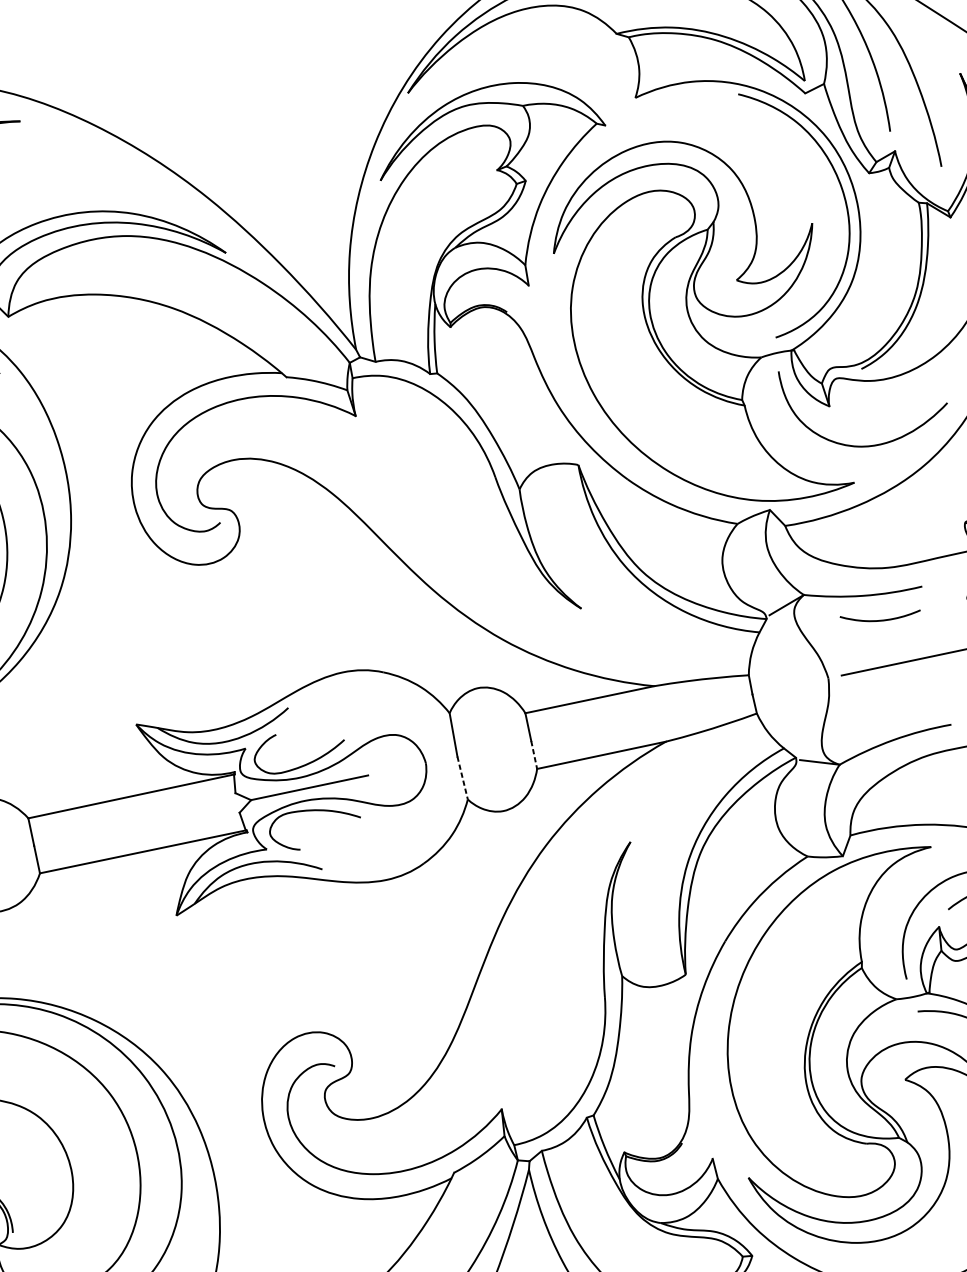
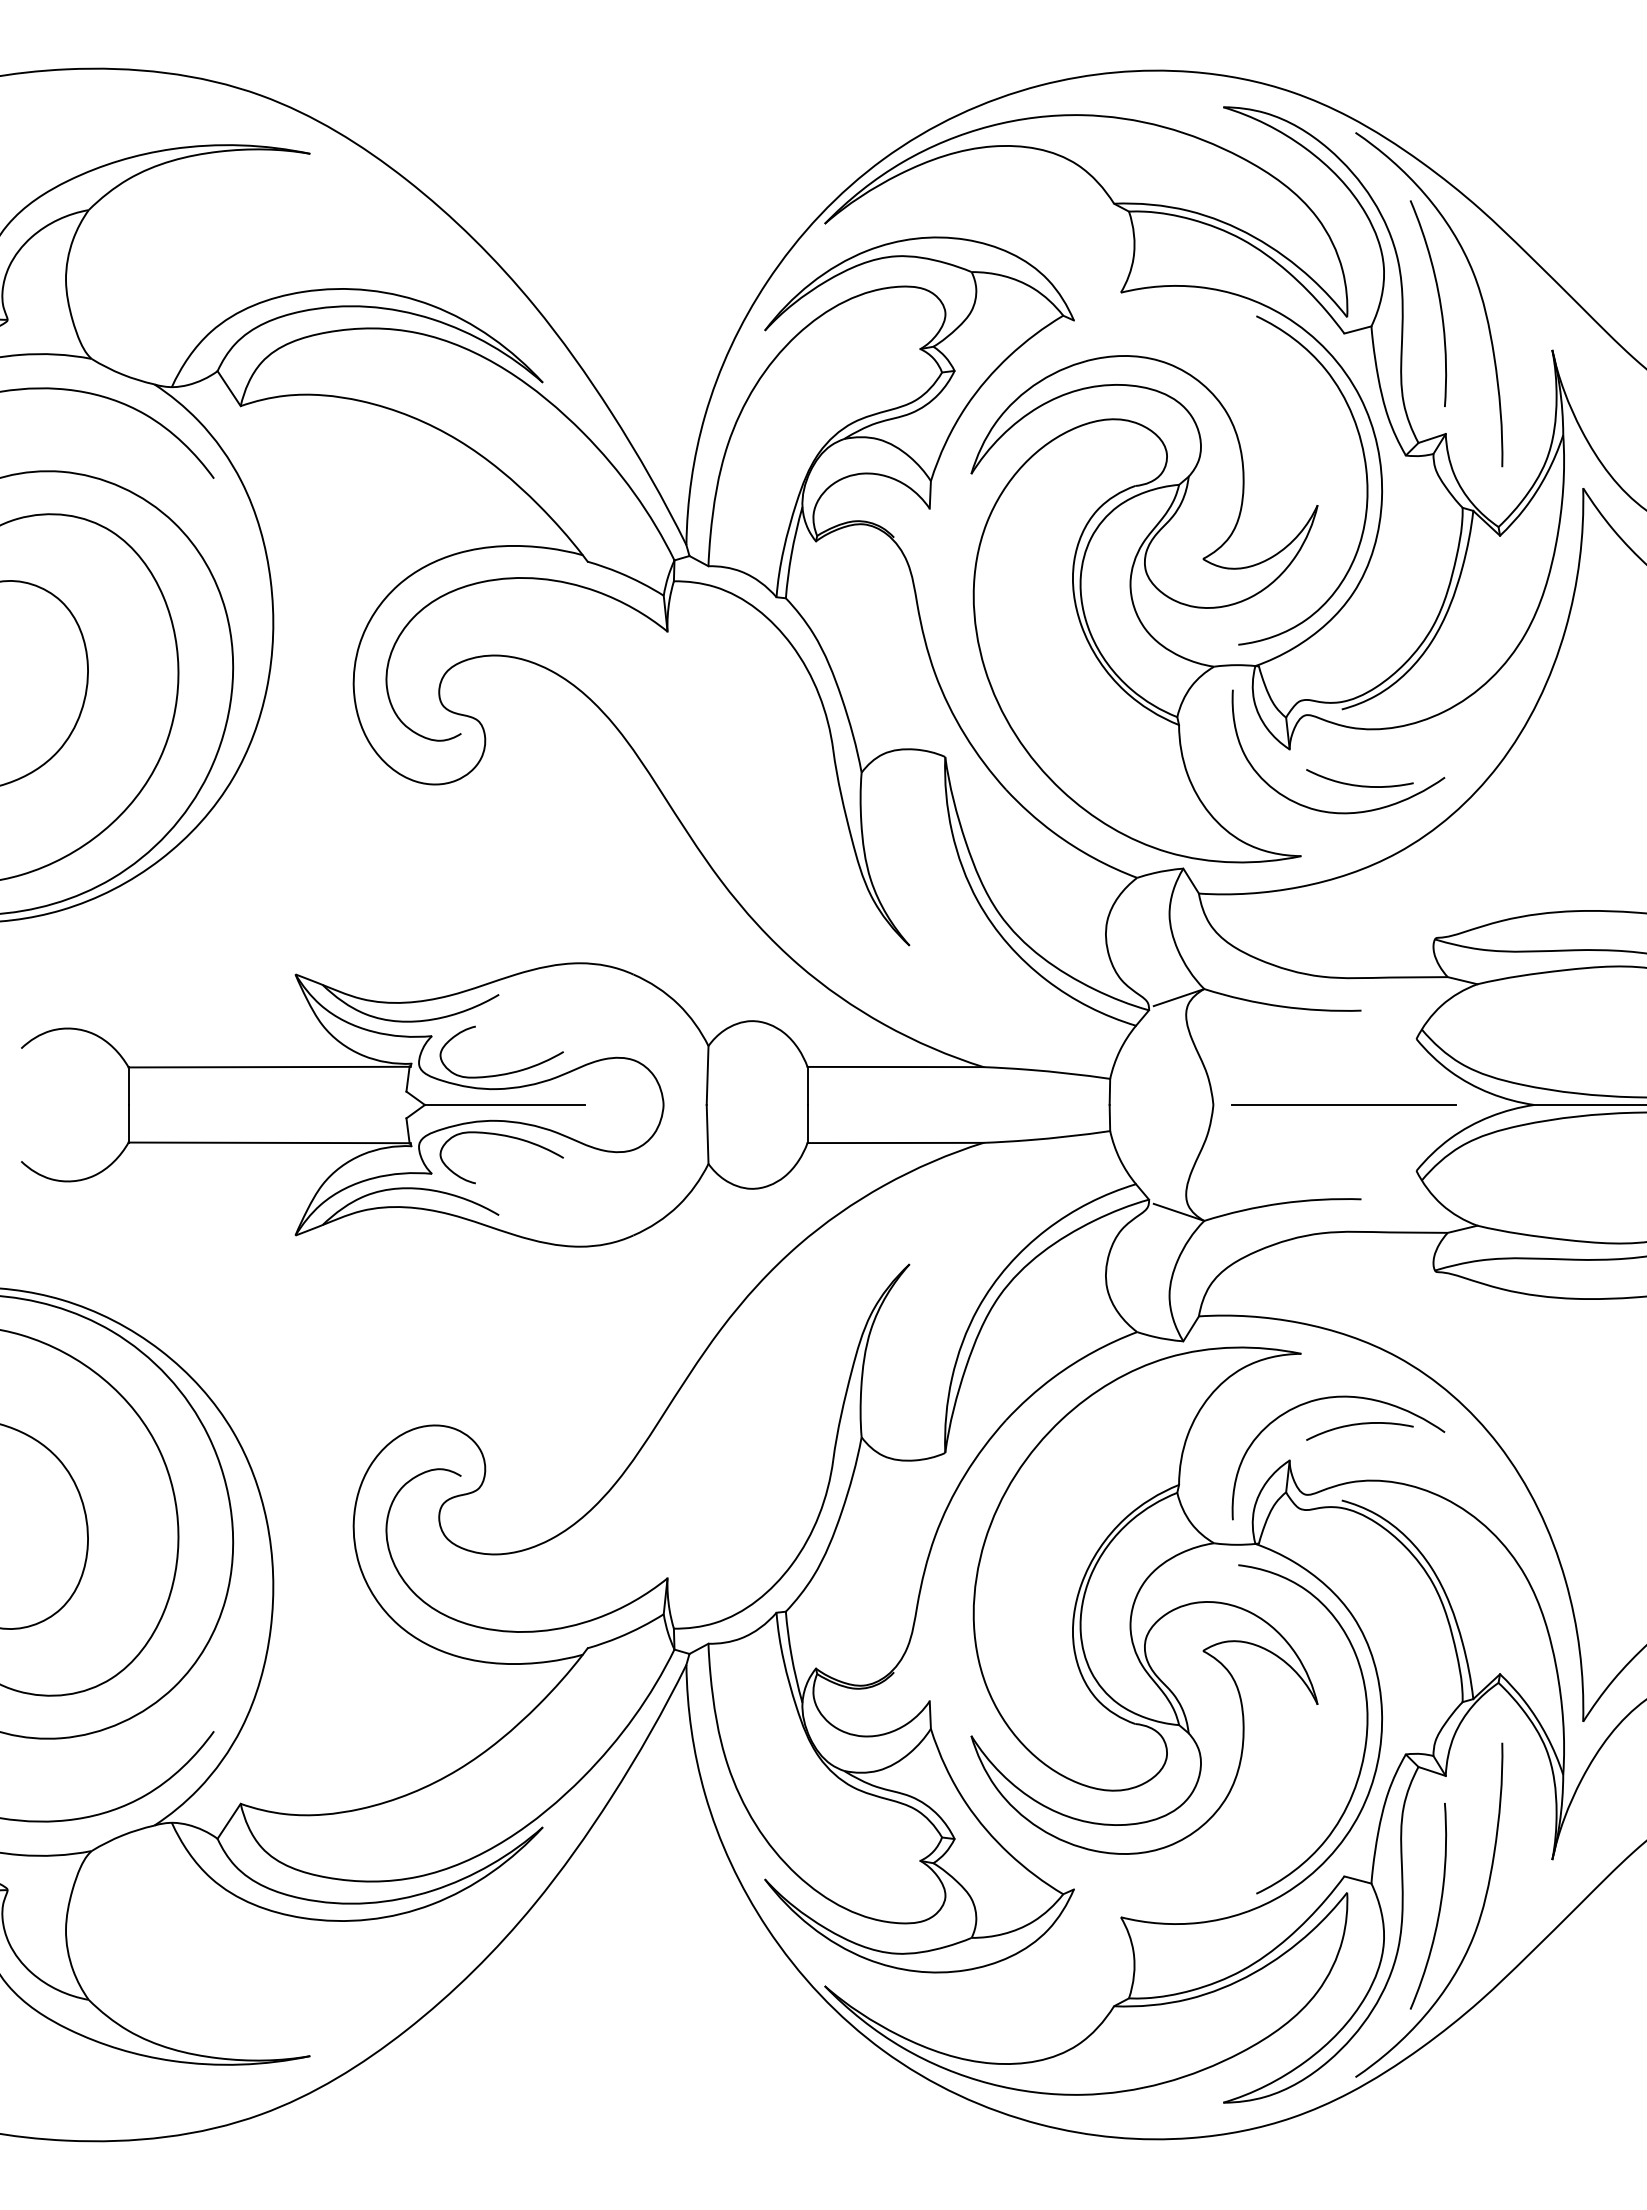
curve: (879, 619) -> (1357, 784), moved
line: (534, 755) -> (807, 1124), dashed -> solid
line: (462, 778) -> (707, 1134), dashed -> solid

